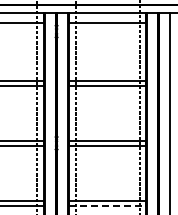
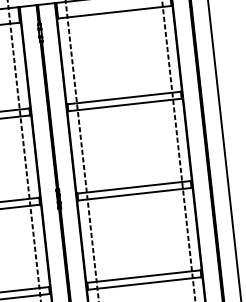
line: (108, 205) -> (146, 283), dashed -> solid

